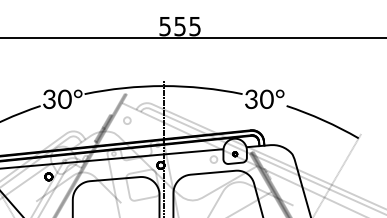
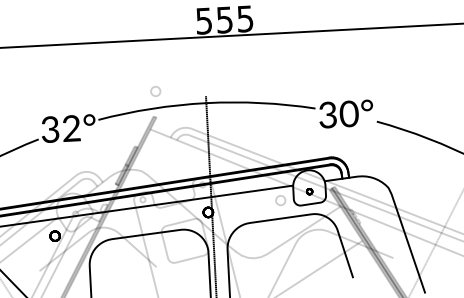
text: (64, 99) -> (71, 128), 30° -> 32°
circle: (127, 120) -> (155, 91), moved

